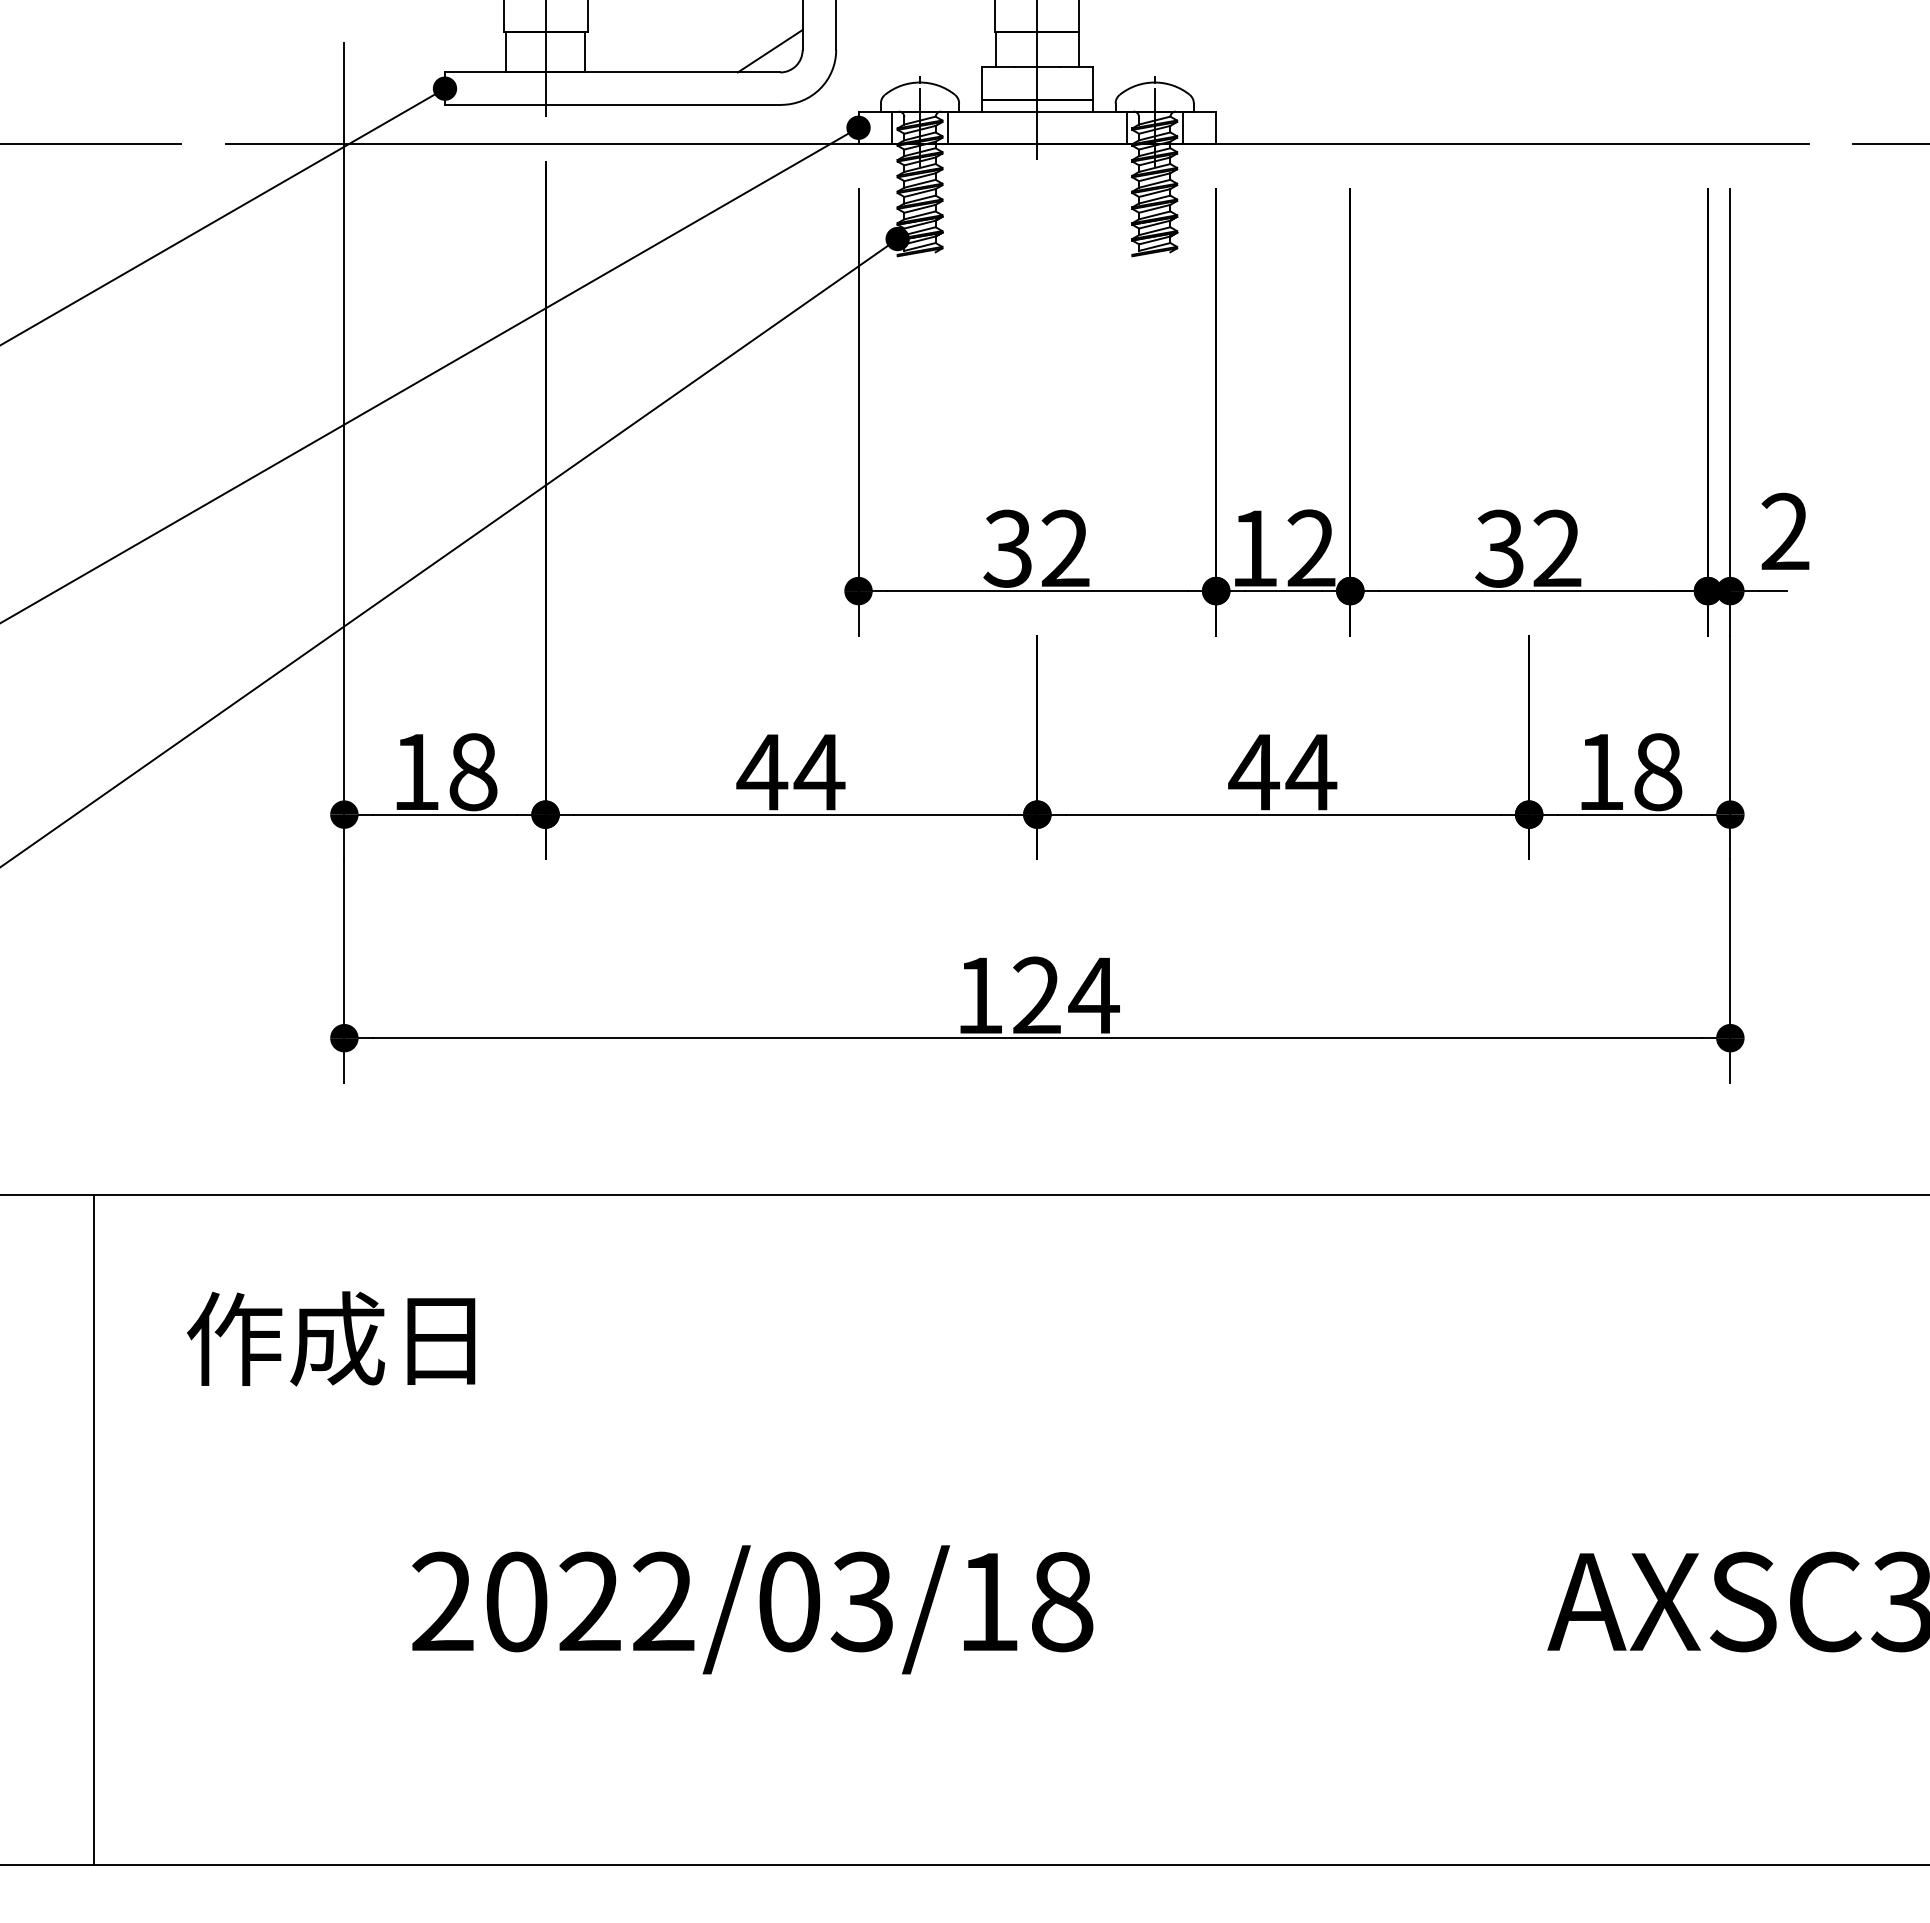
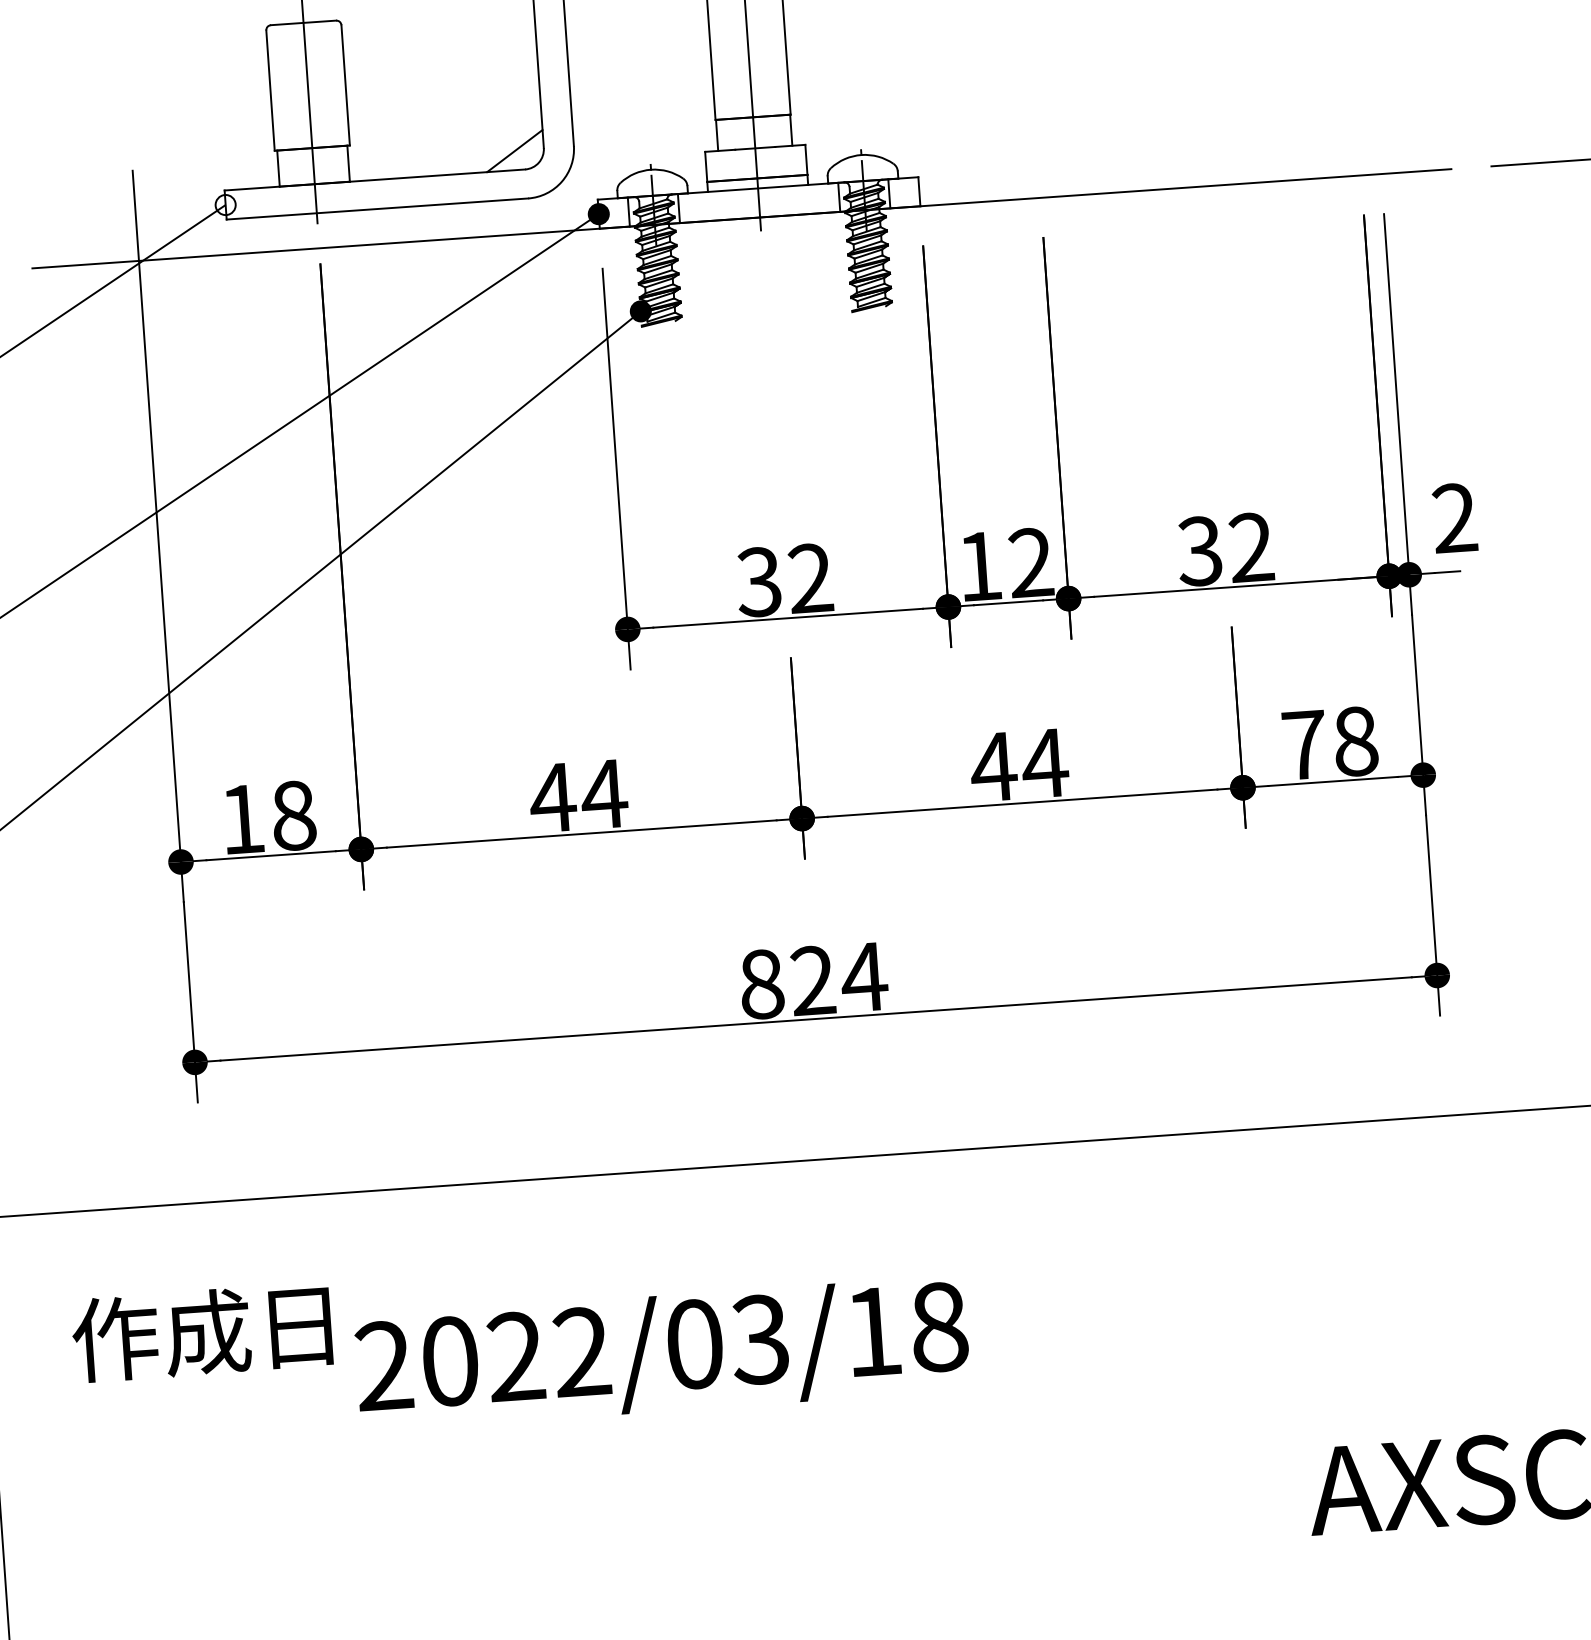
fill: (444, 88) -> (225, 204), removed
text: (1600, 771) -> (1304, 744), 18 -> 78
text: (979, 995) -> (761, 984), 124 -> 824
text: (752, 1609) -> (662, 1353), moved

